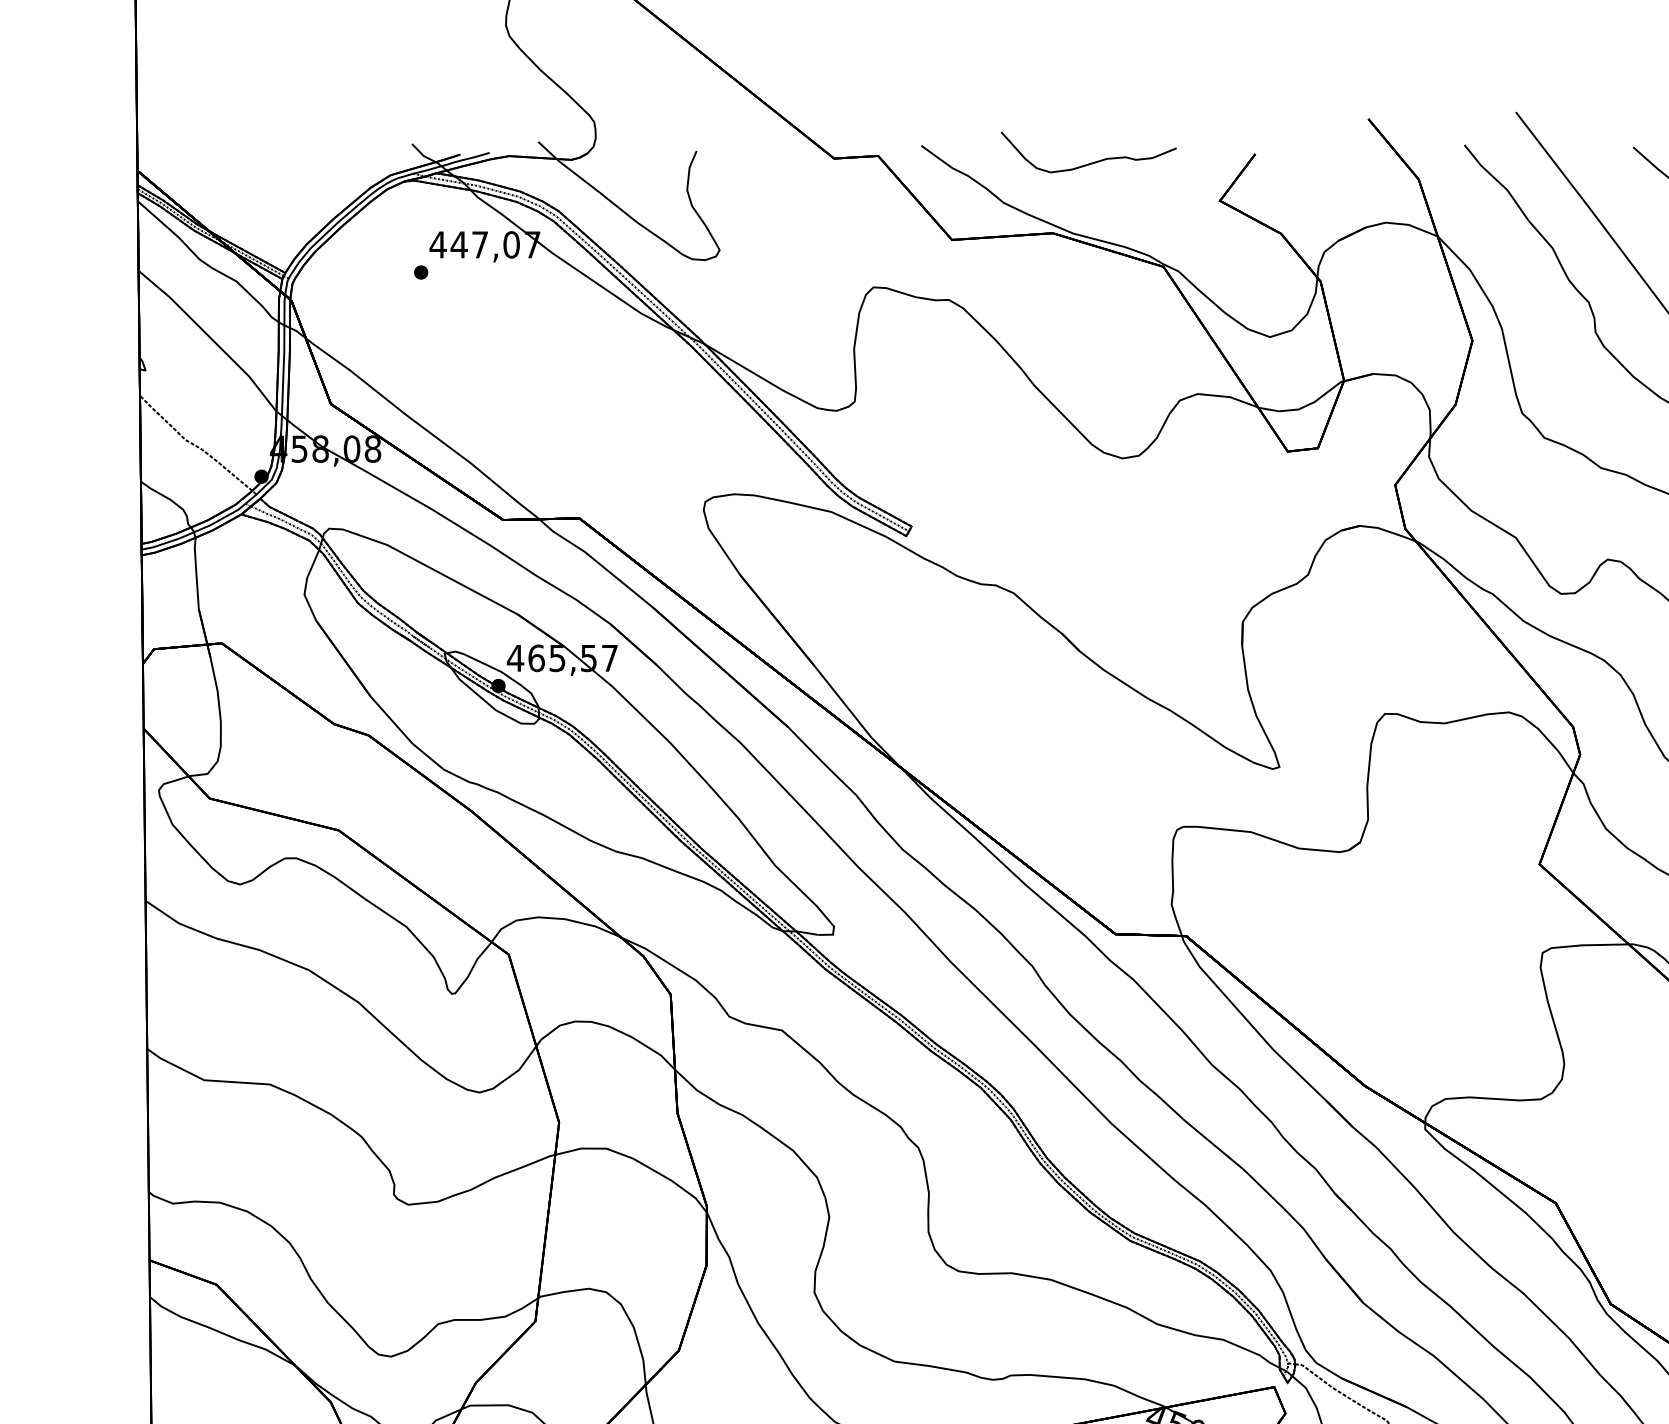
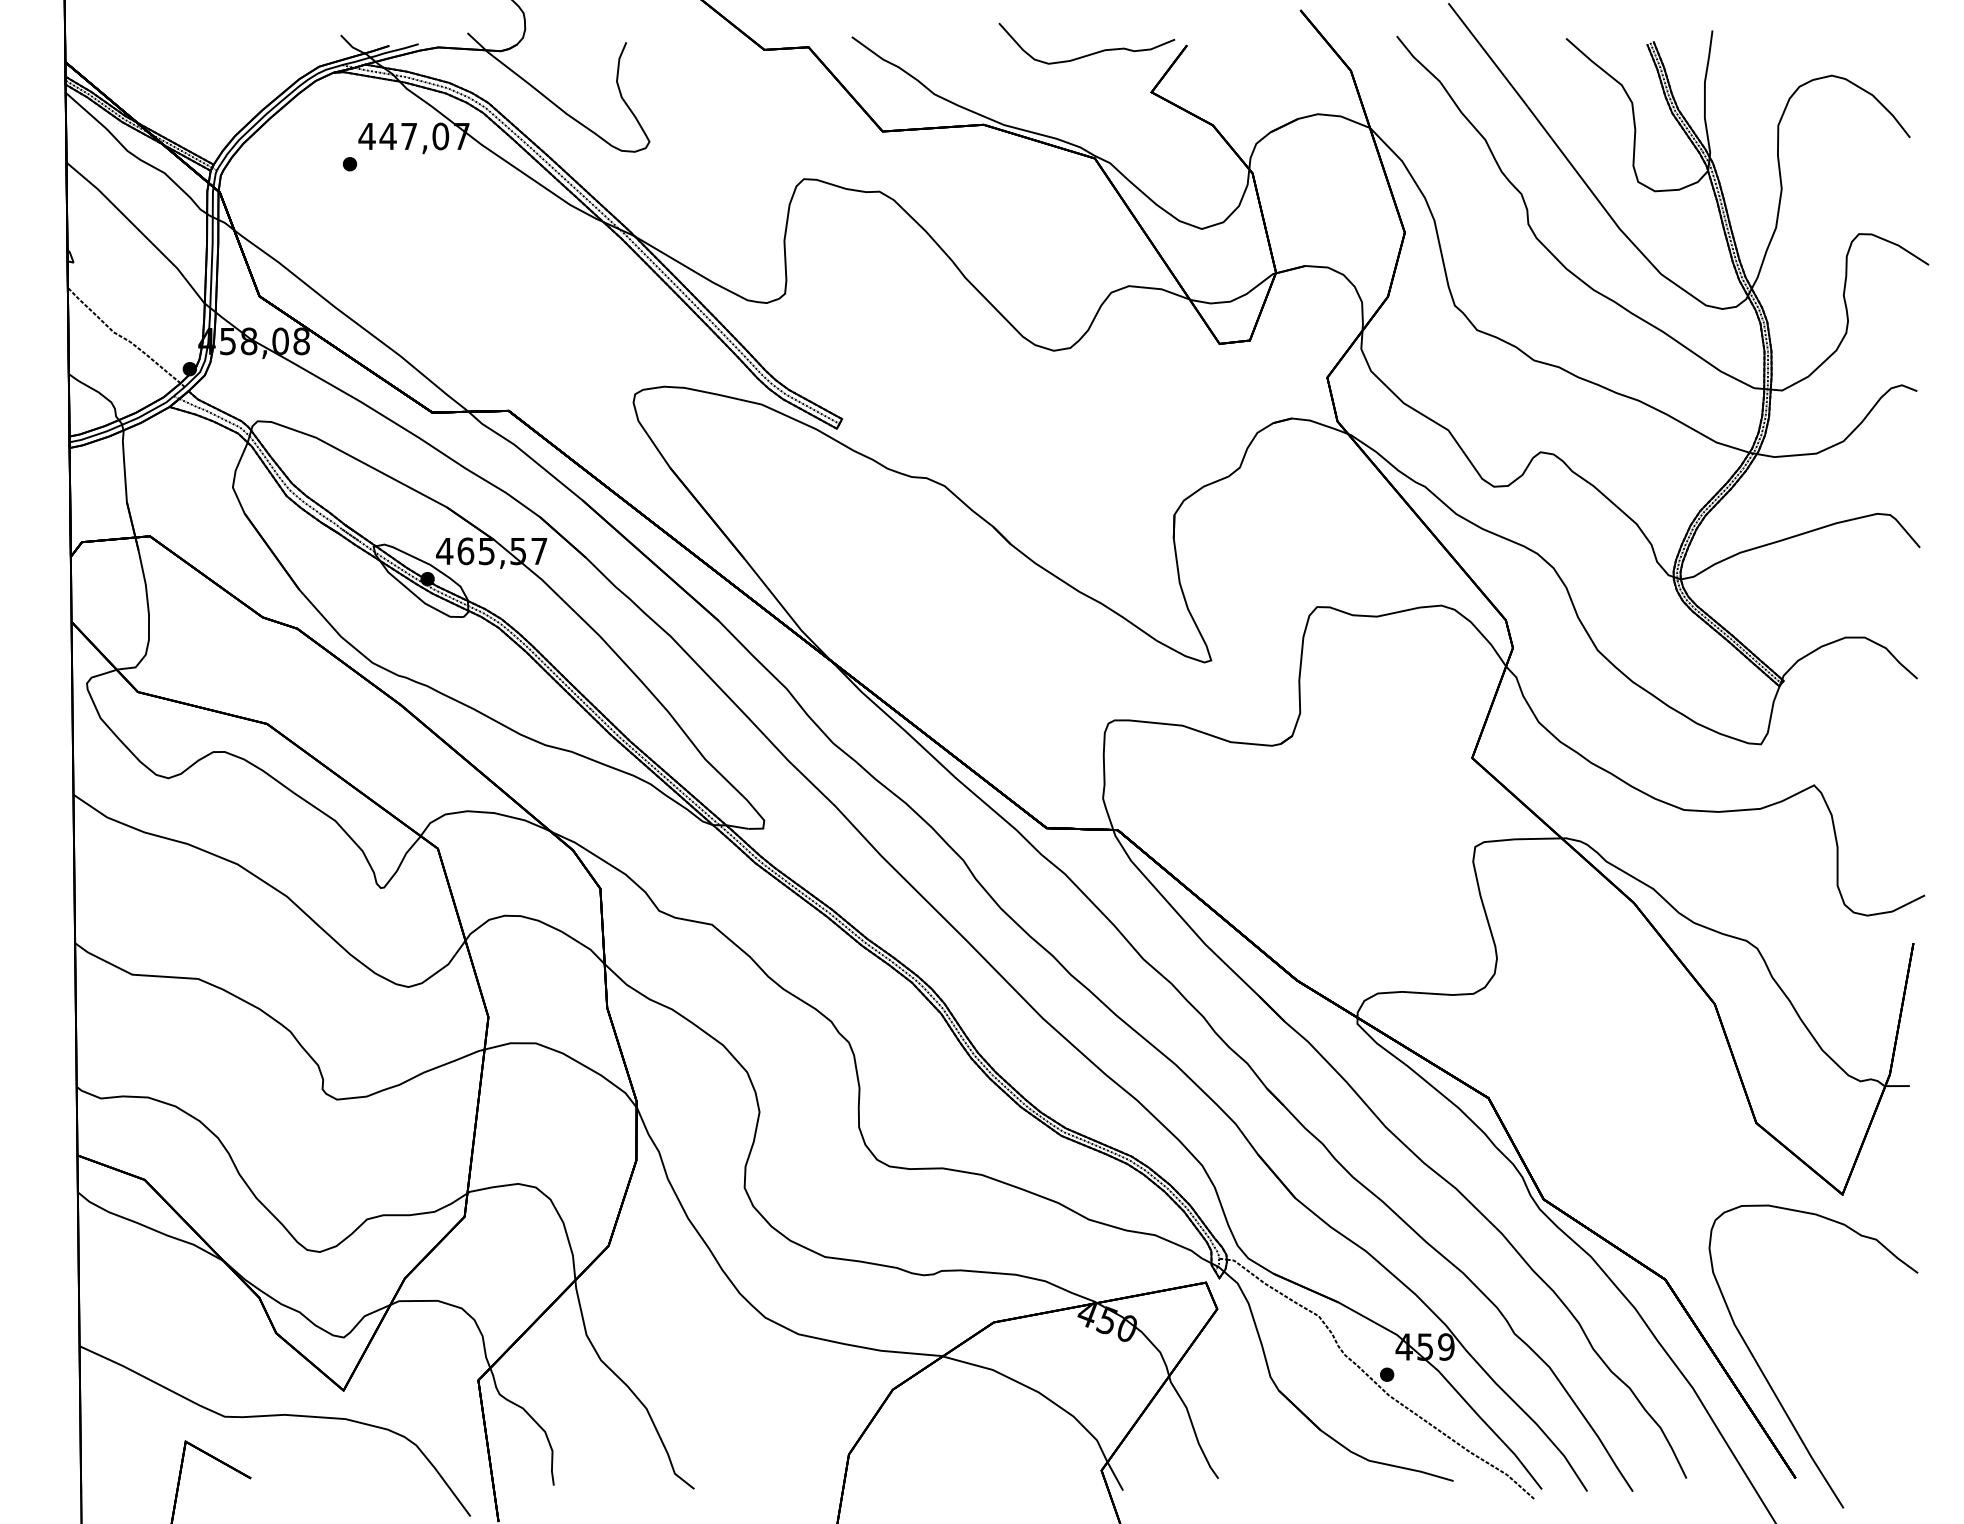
curve: (1092, 162) -> (1090, 53), moved

